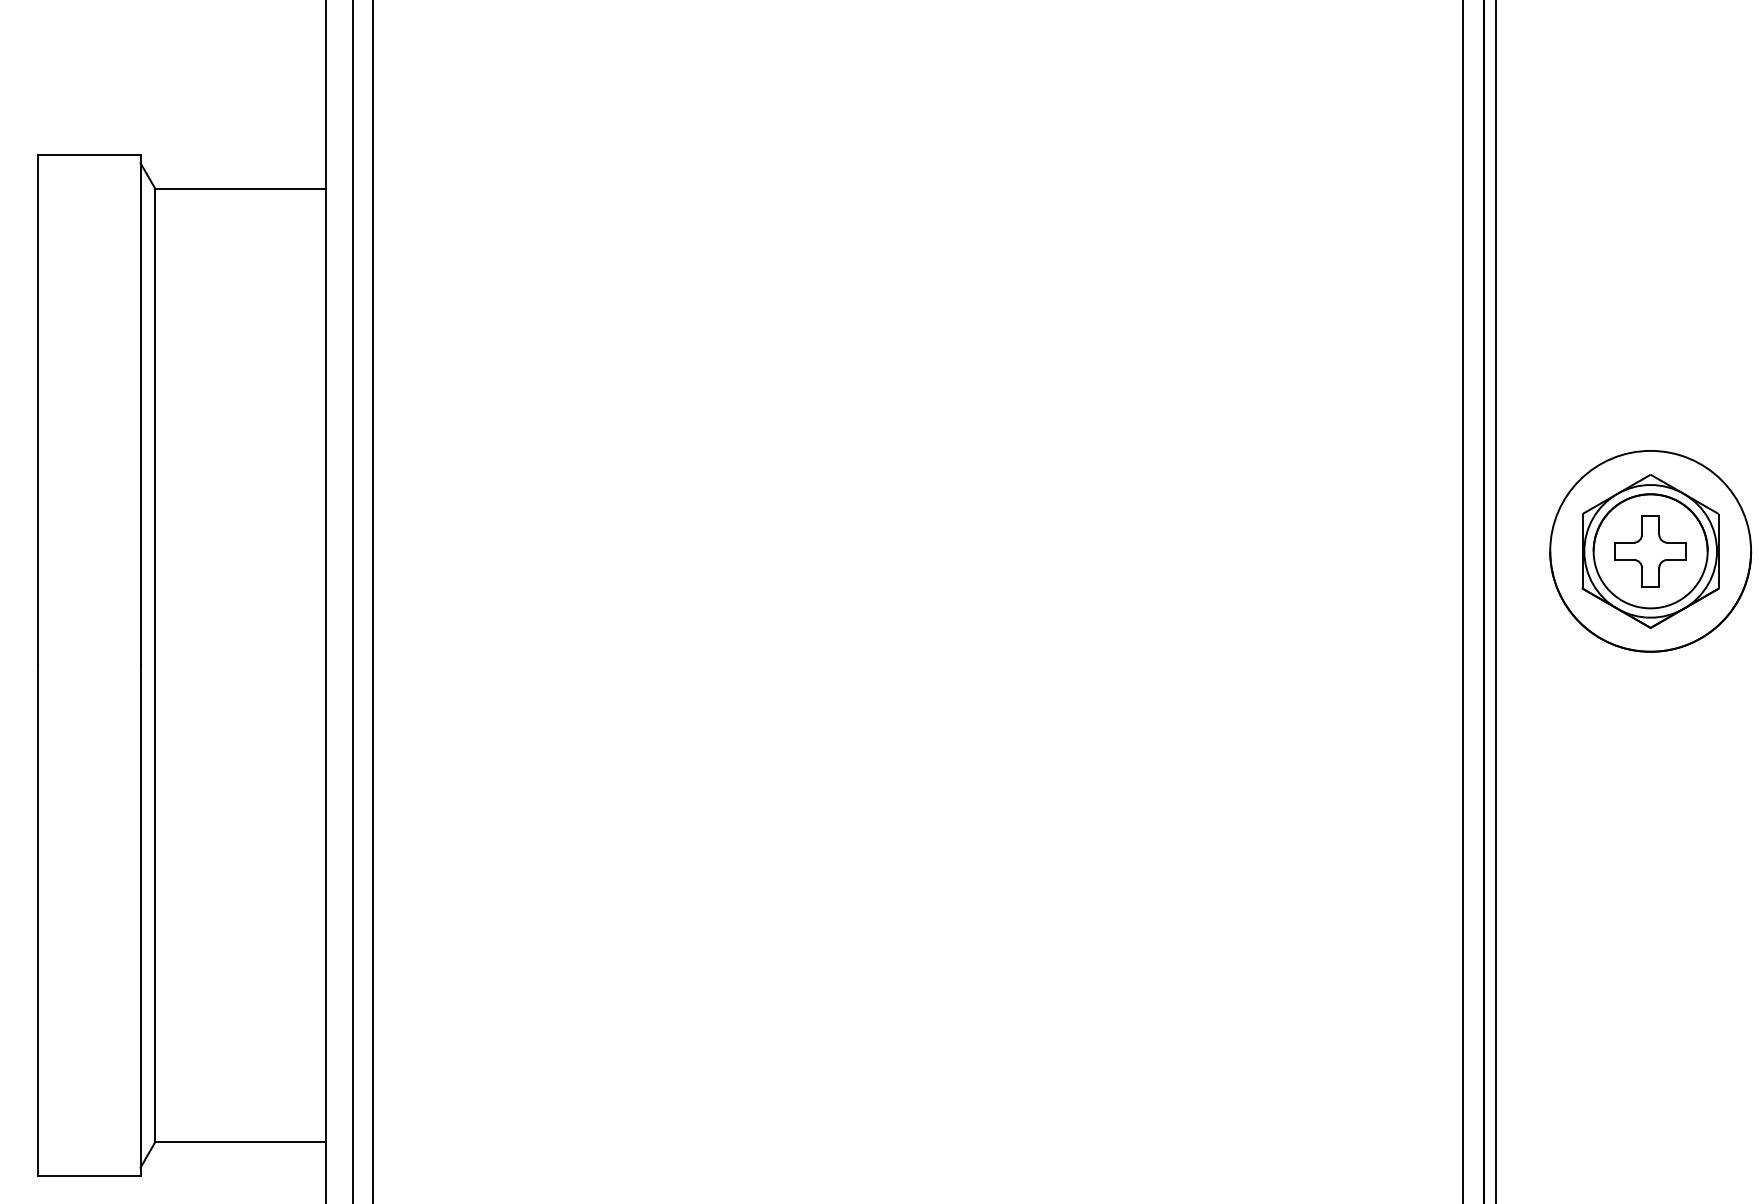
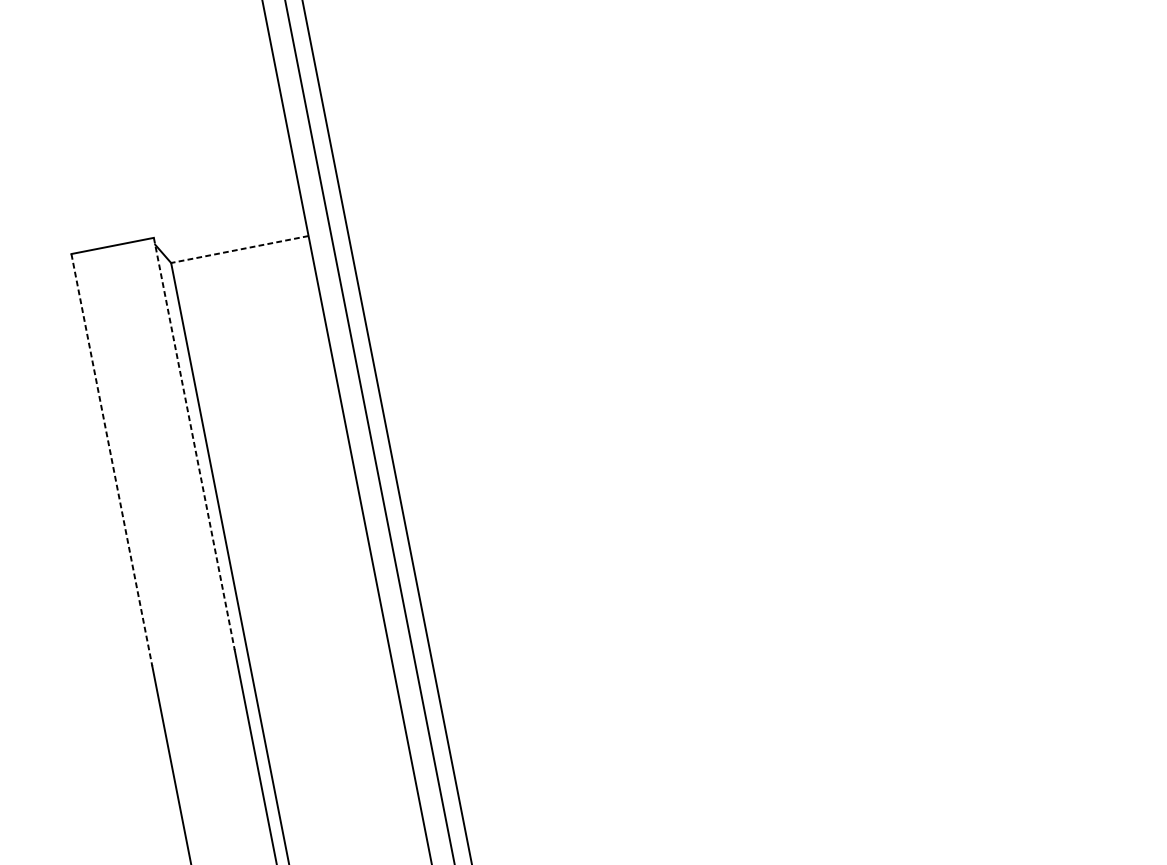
line: (239, 188) -> (239, 249), solid -> dashed
line: (38, 410) -> (112, 460), solid -> dashed
line: (140, 410) -> (194, 444), solid -> dashed

